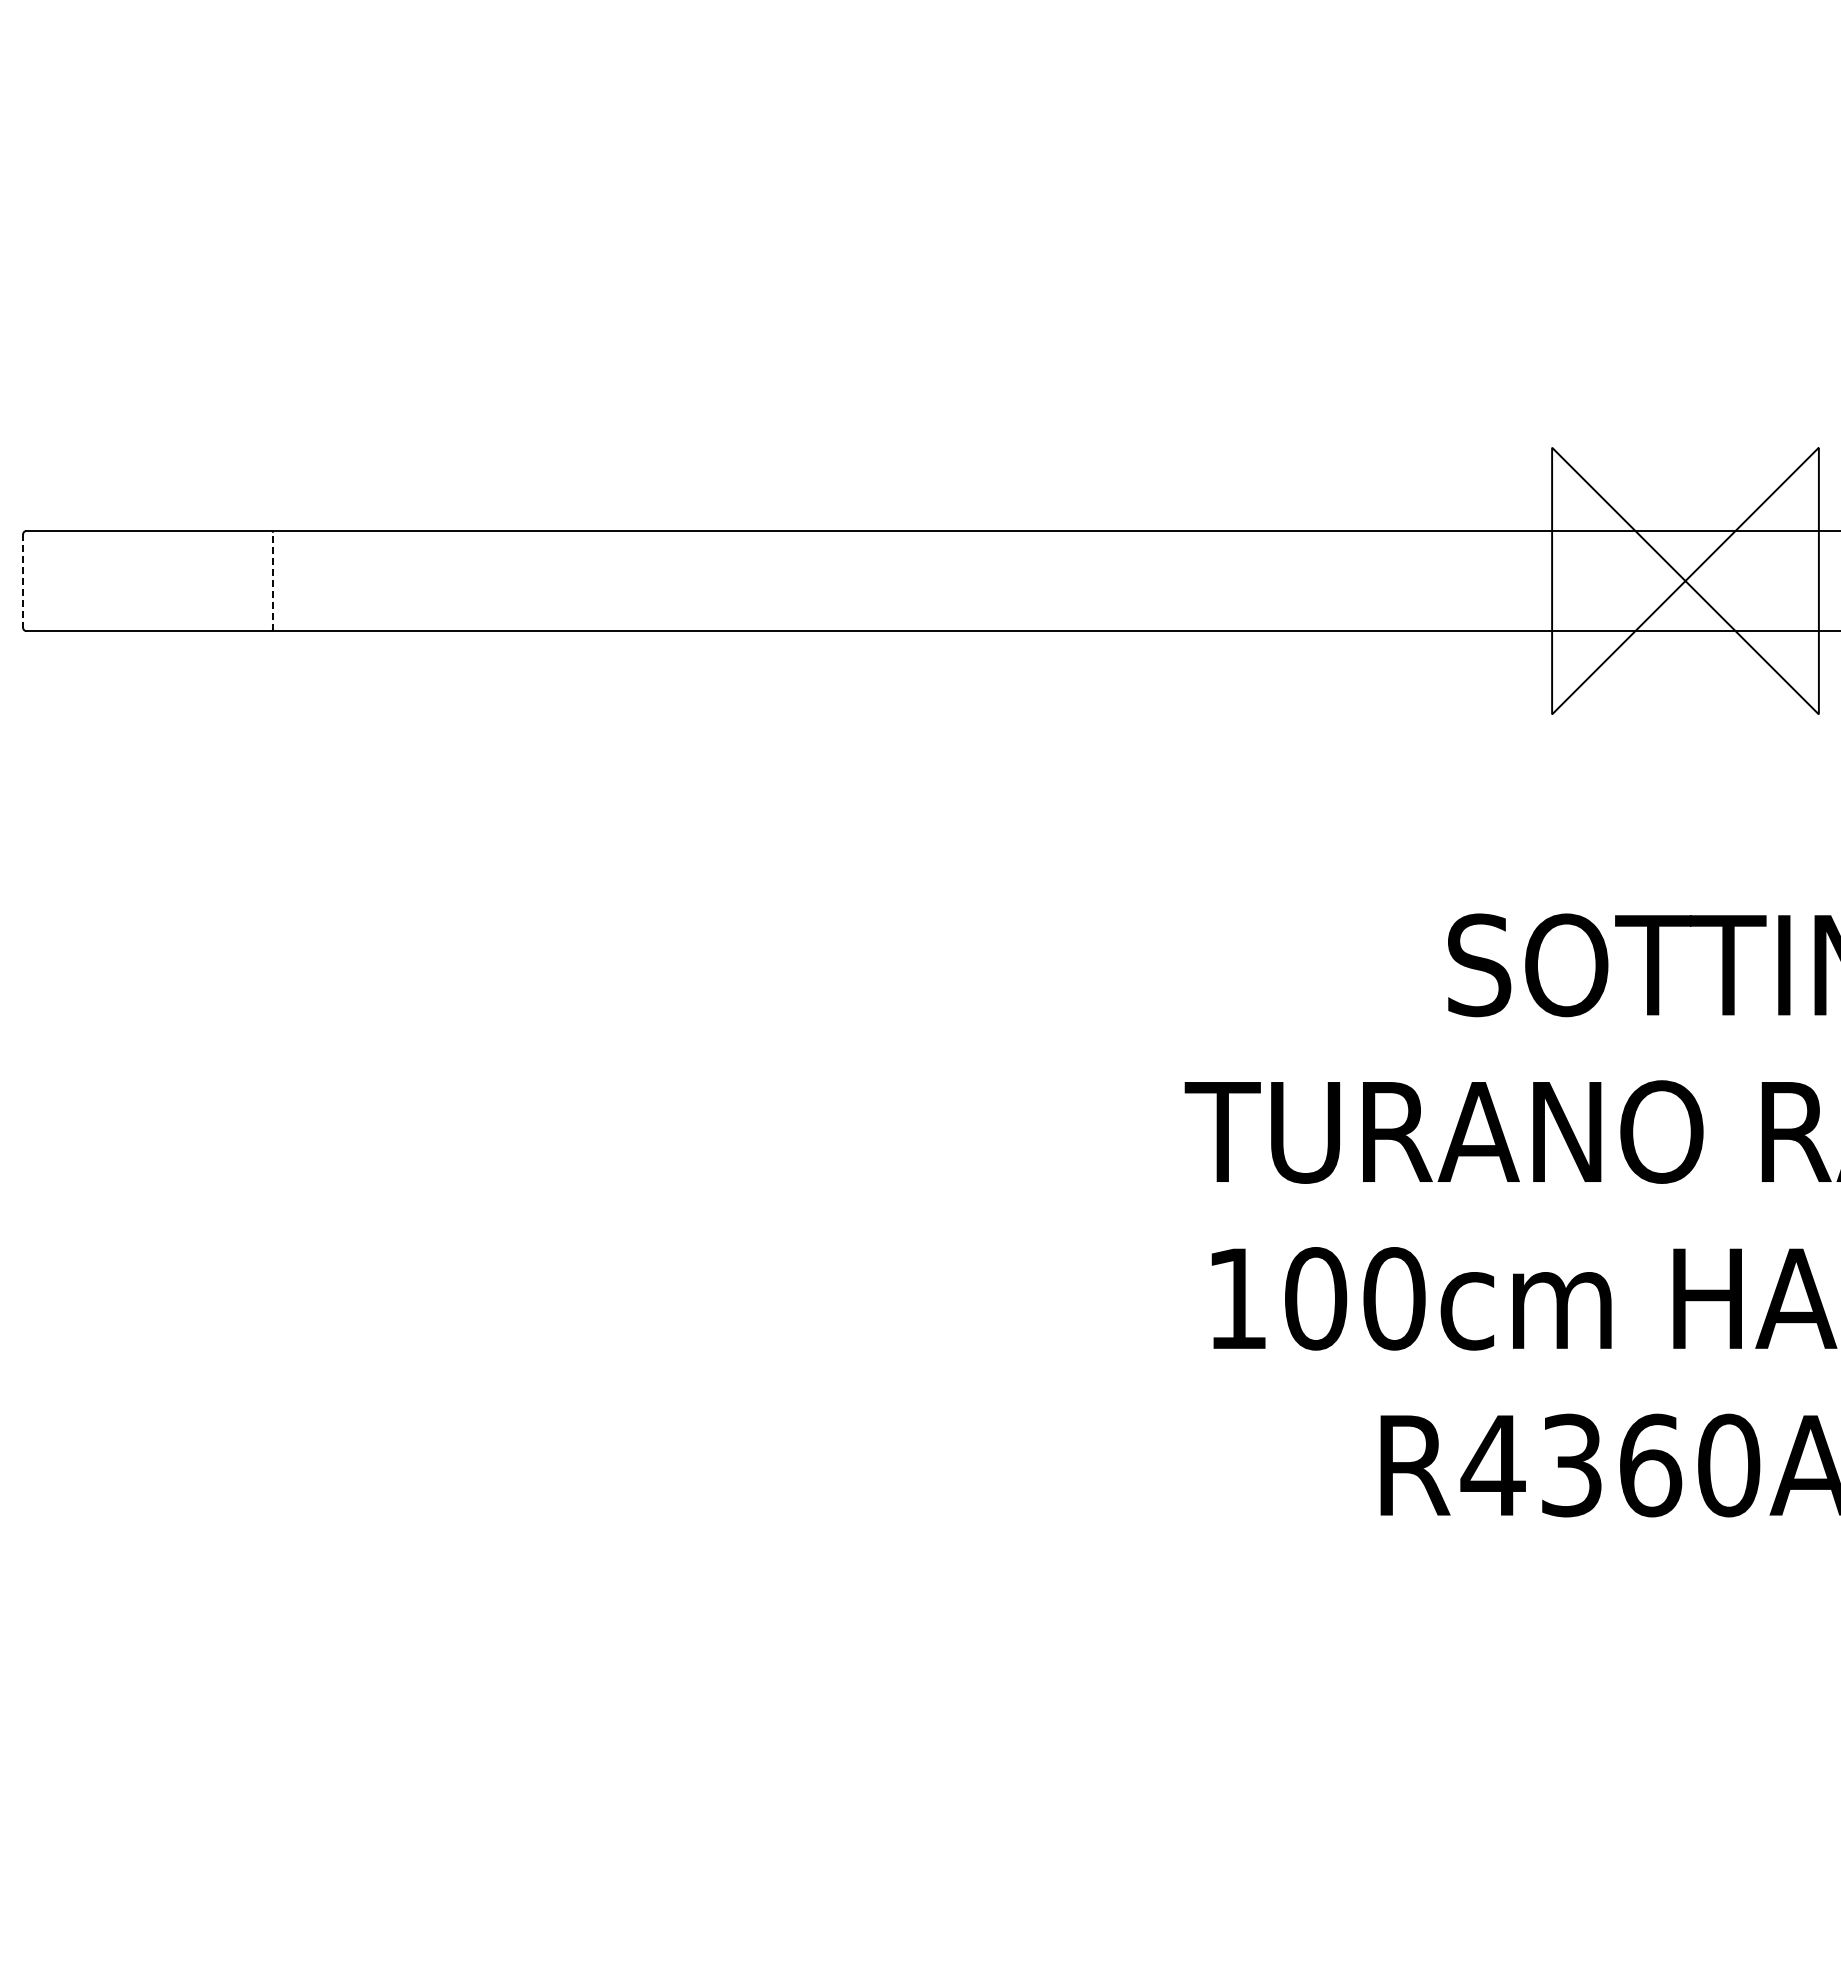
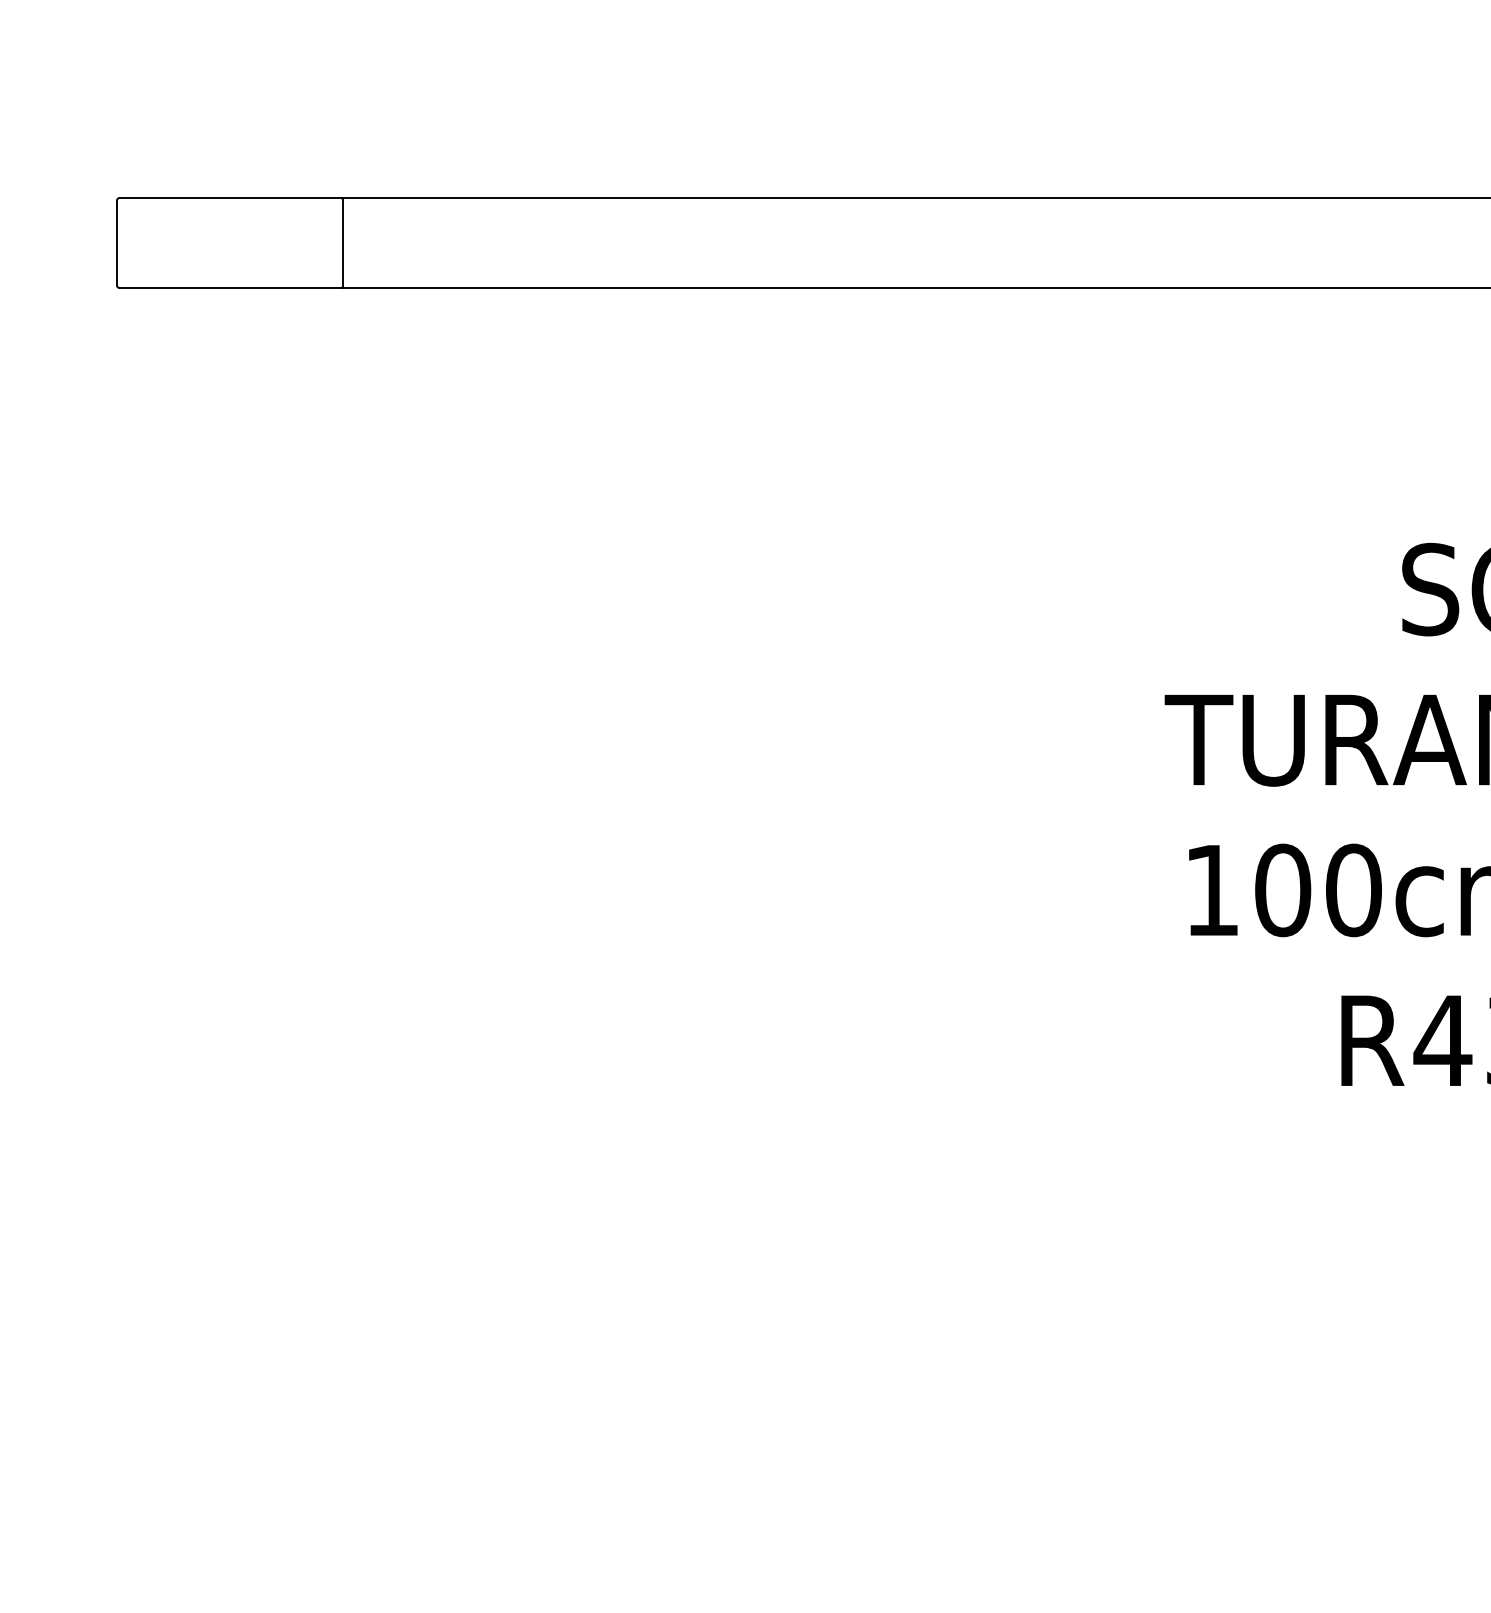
line: (273, 580) -> (342, 242), dashed -> solid
line: (23, 581) -> (117, 243), dashed -> solid

